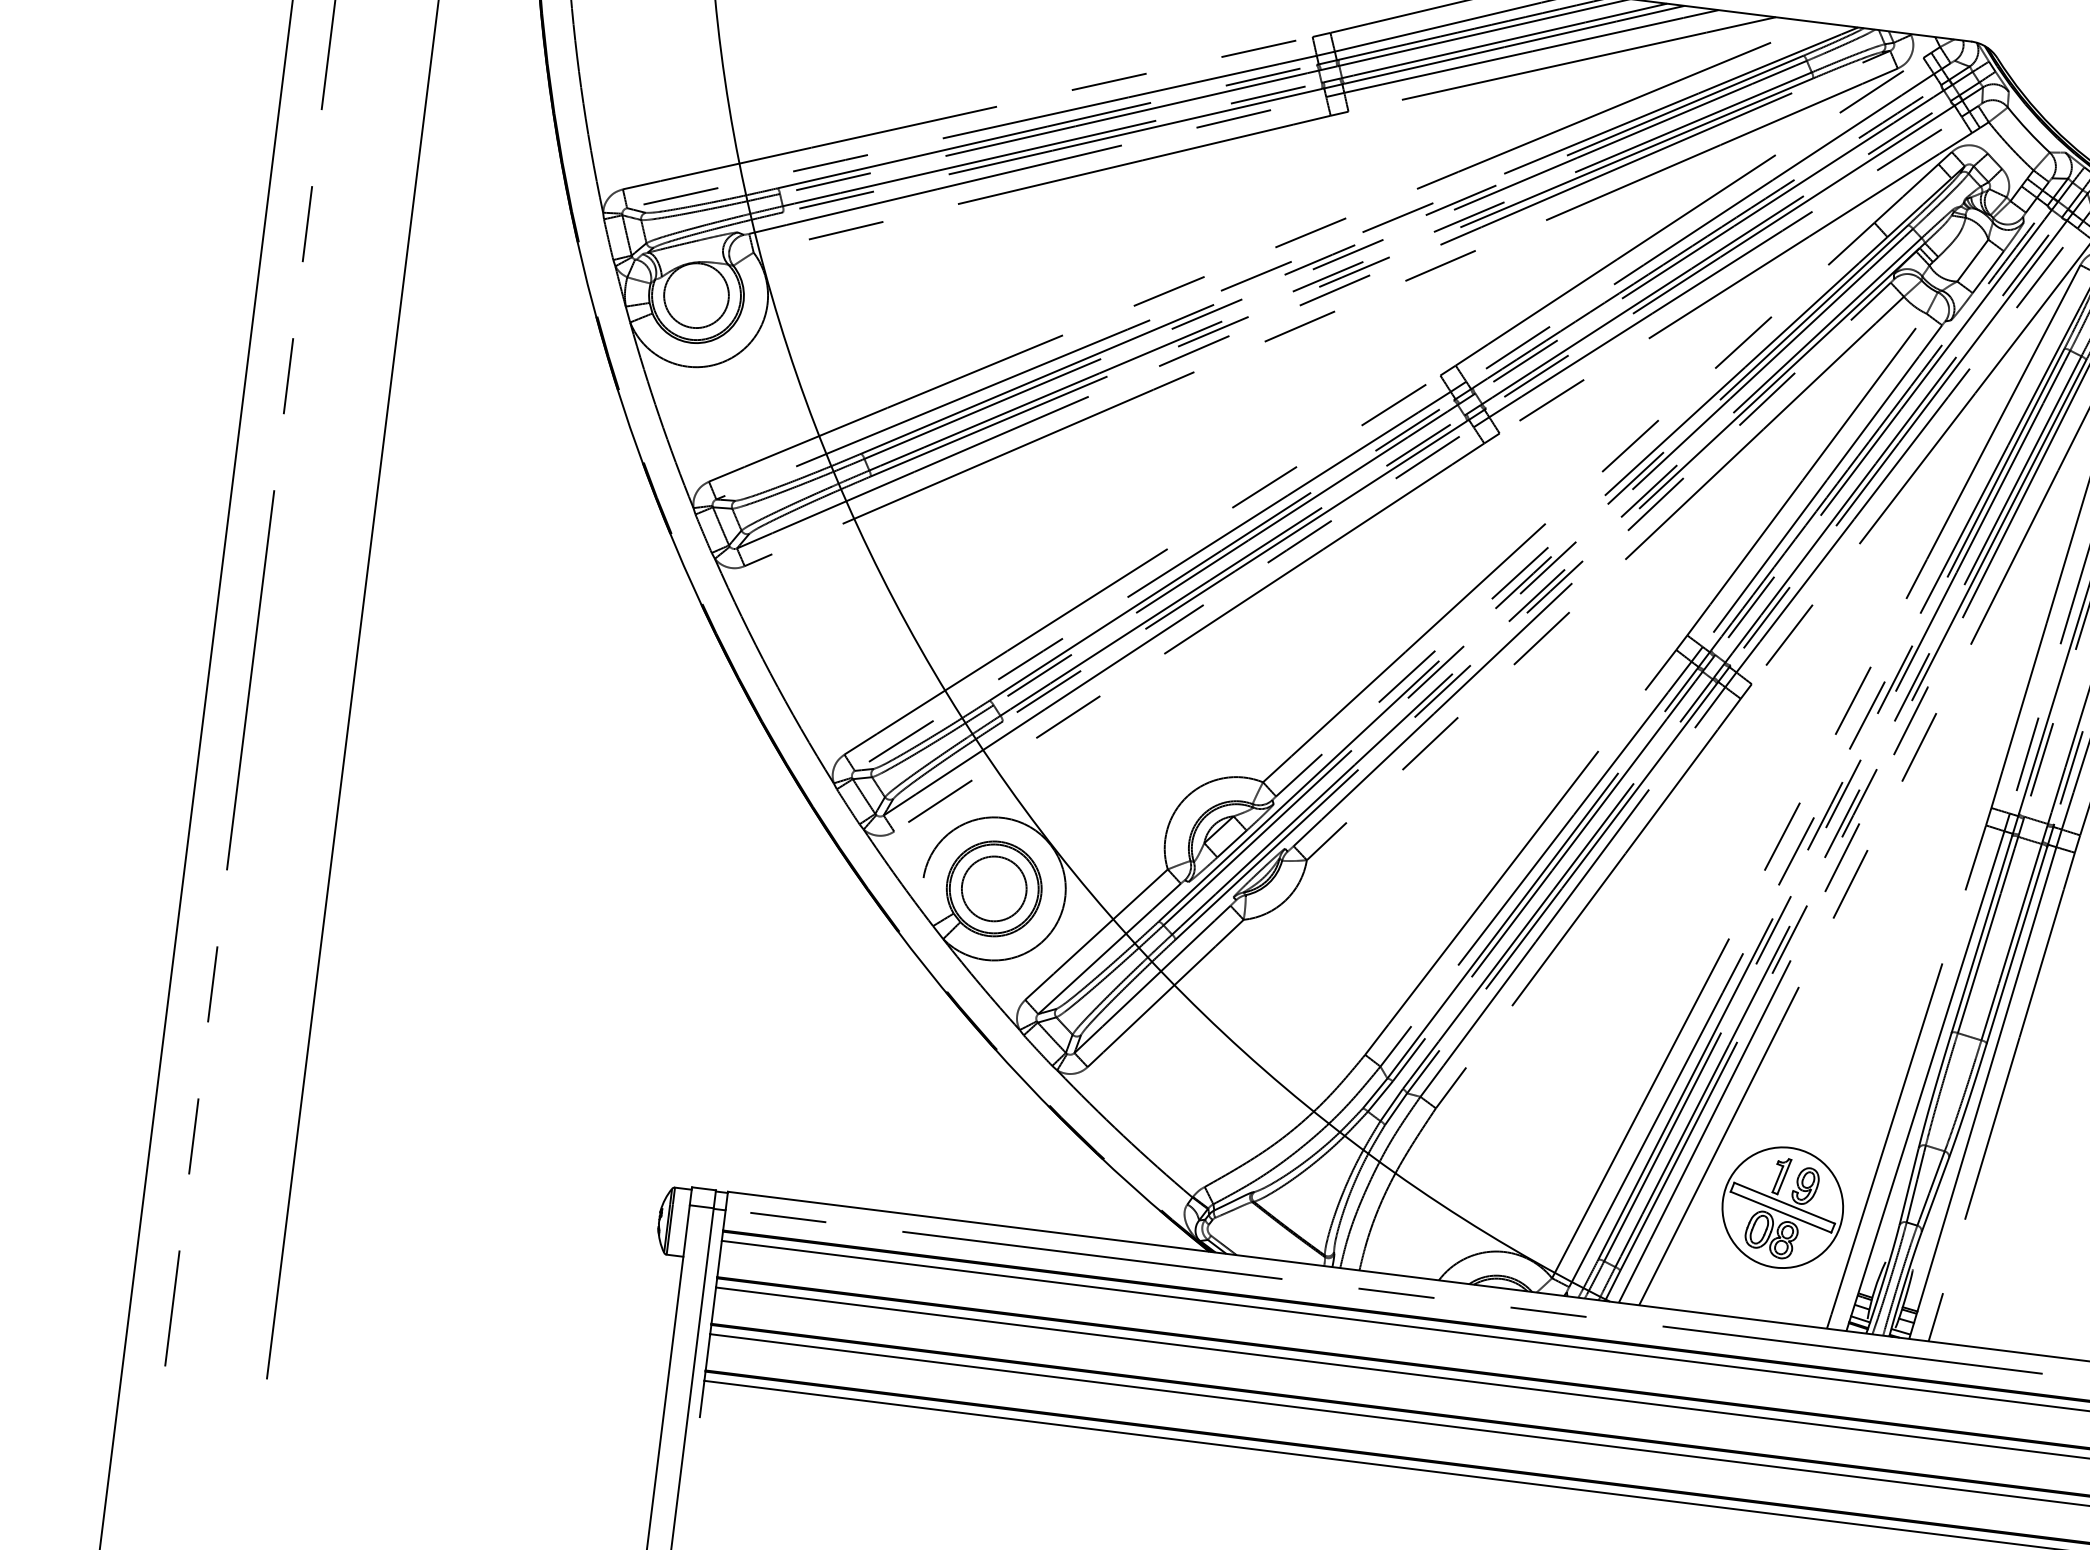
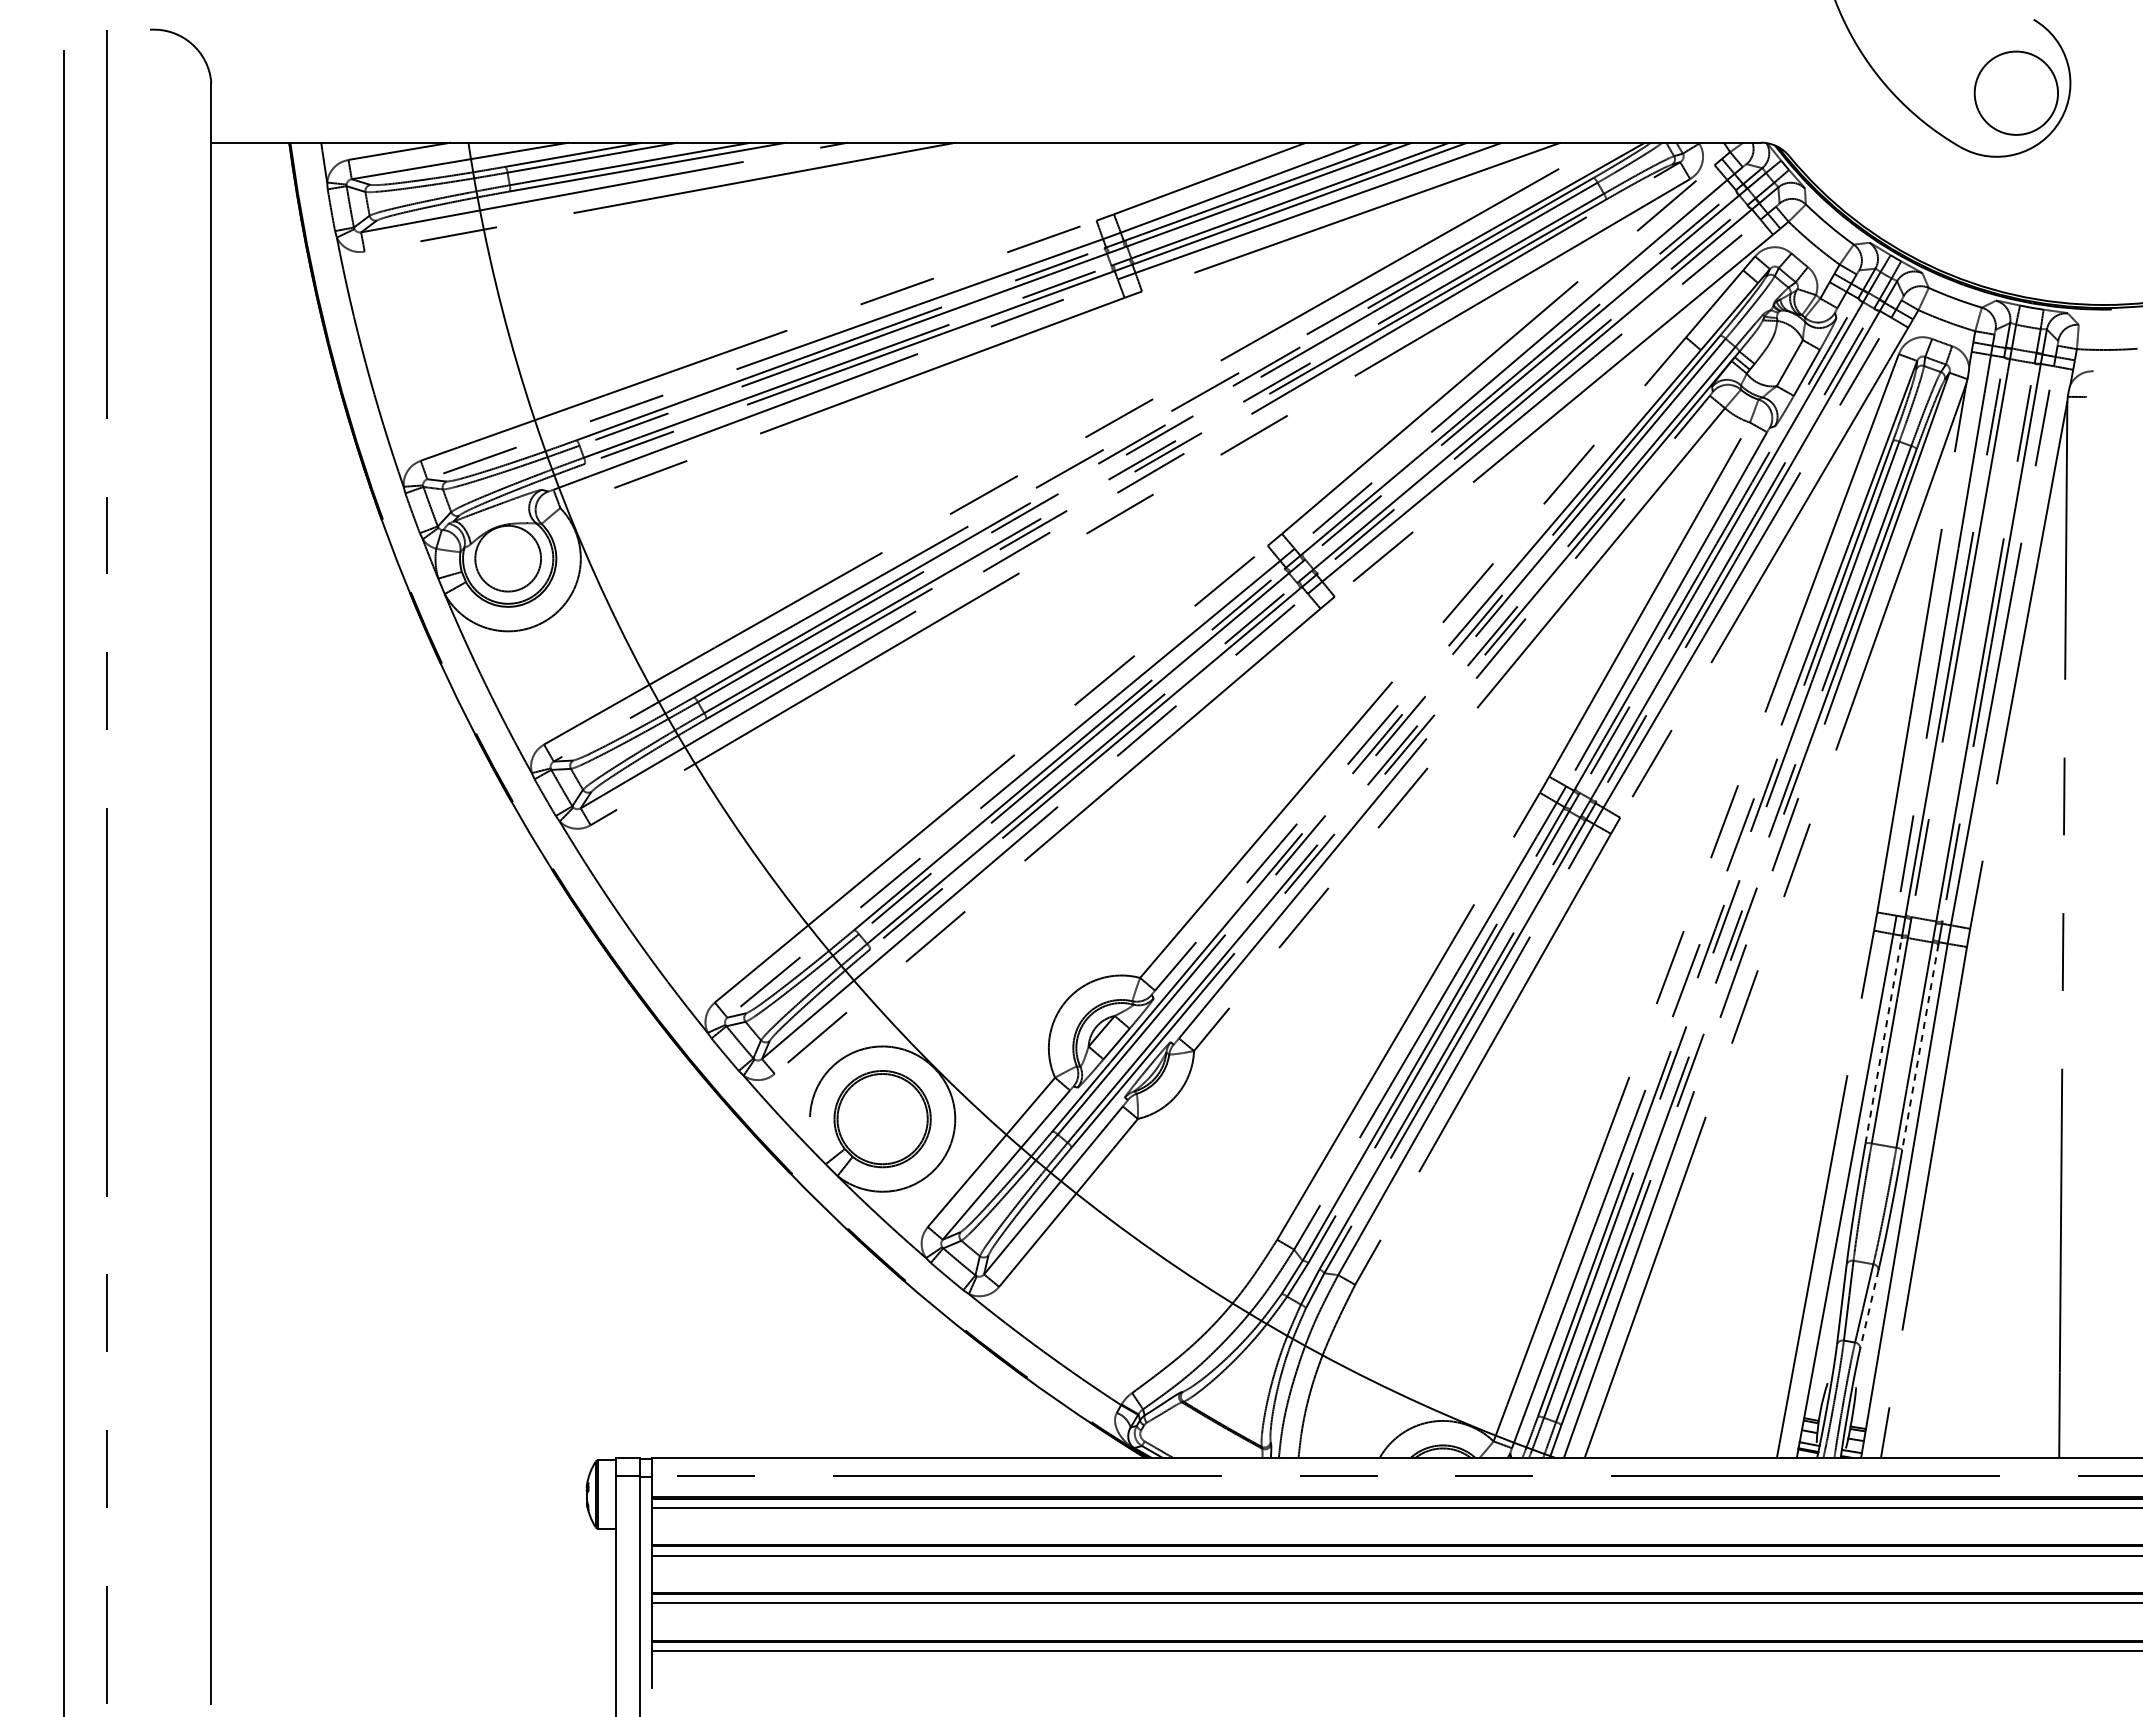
circle: (994, 888) -> (882, 1118), removed
line: (1981, 933) -> (1883, 1040), solid -> dashed
line: (2017, 945) -> (1920, 1047), solid -> dashed
line: (1935, 1194) -> (1869, 1308), solid -> dashed
part: (1783, 1207) -> (1717, 1341), removed

